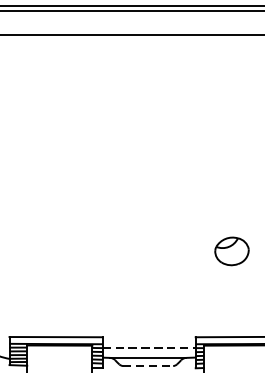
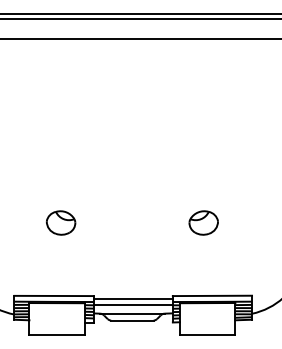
part: (64, 250) -> (61, 222), added
line: (148, 341) -> (132, 299), added
line: (149, 348) -> (133, 305), dashed -> solid
line: (148, 365) -> (132, 320), dashed -> solid

